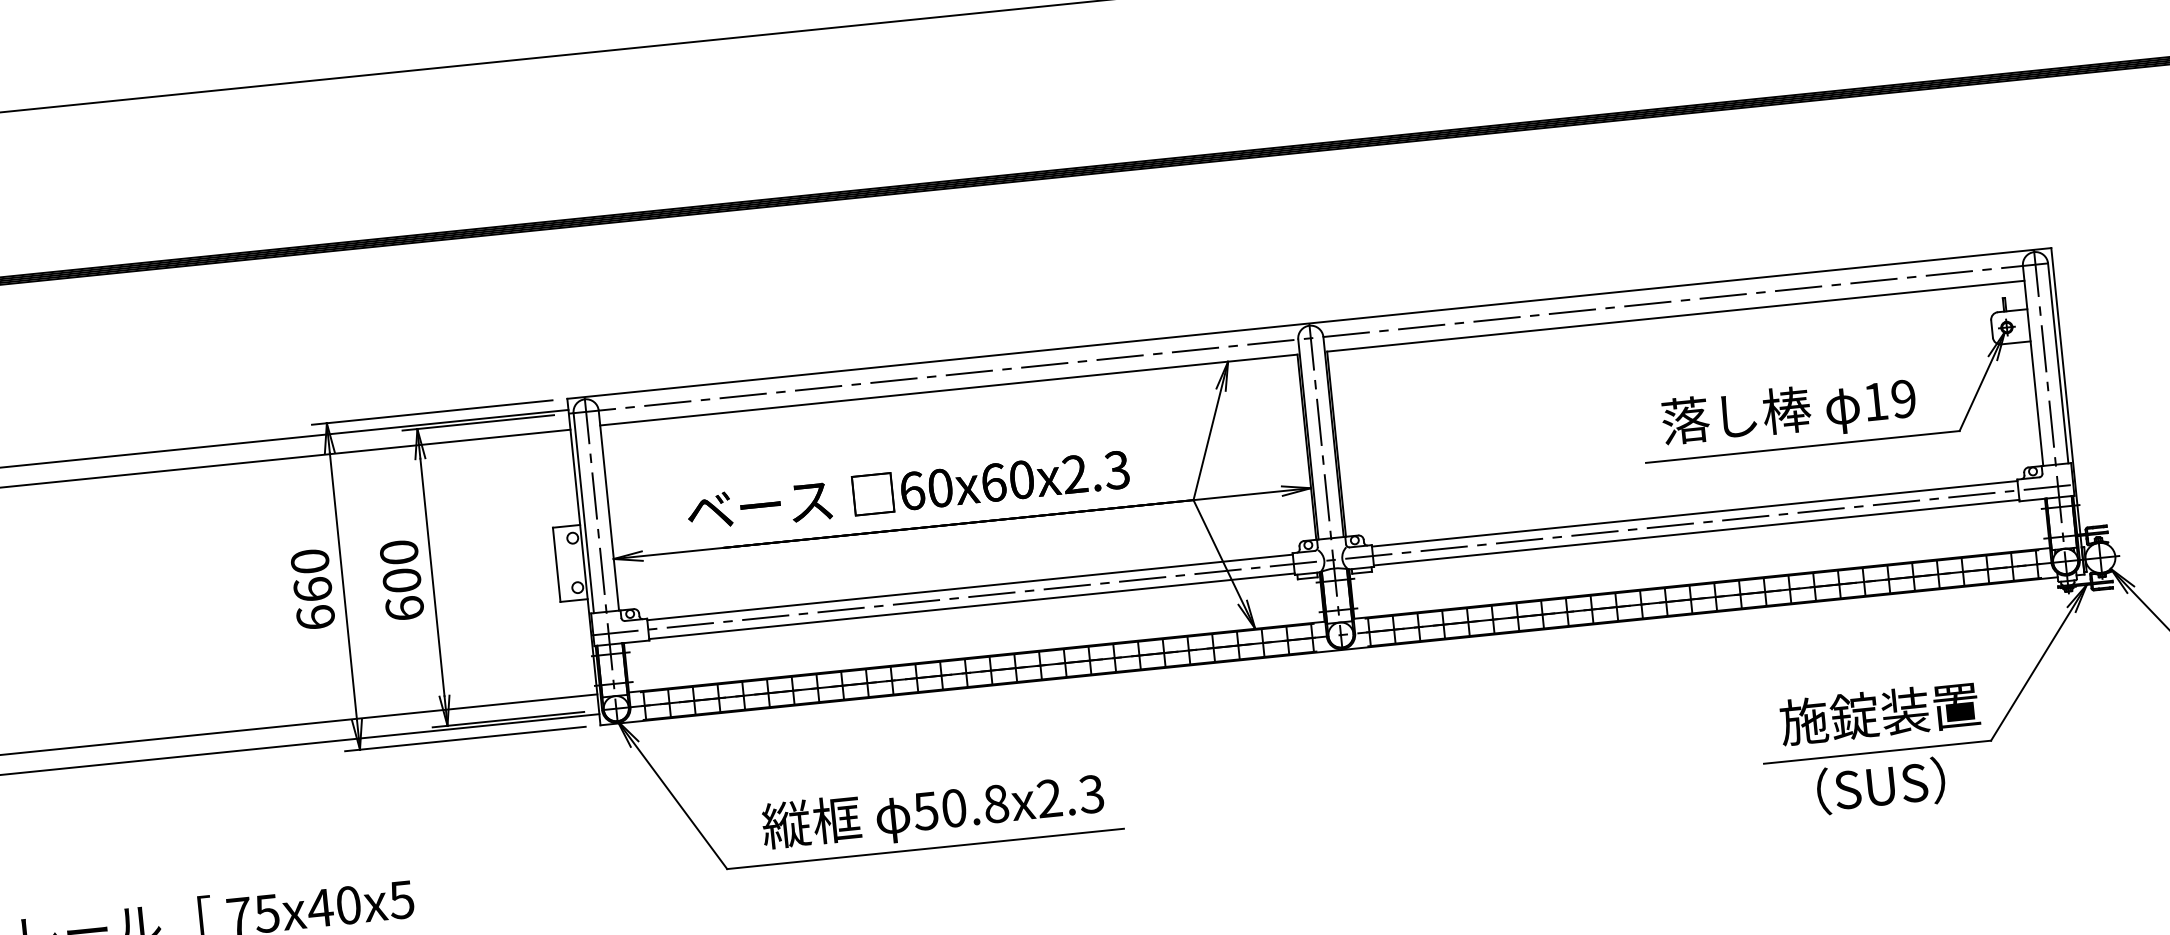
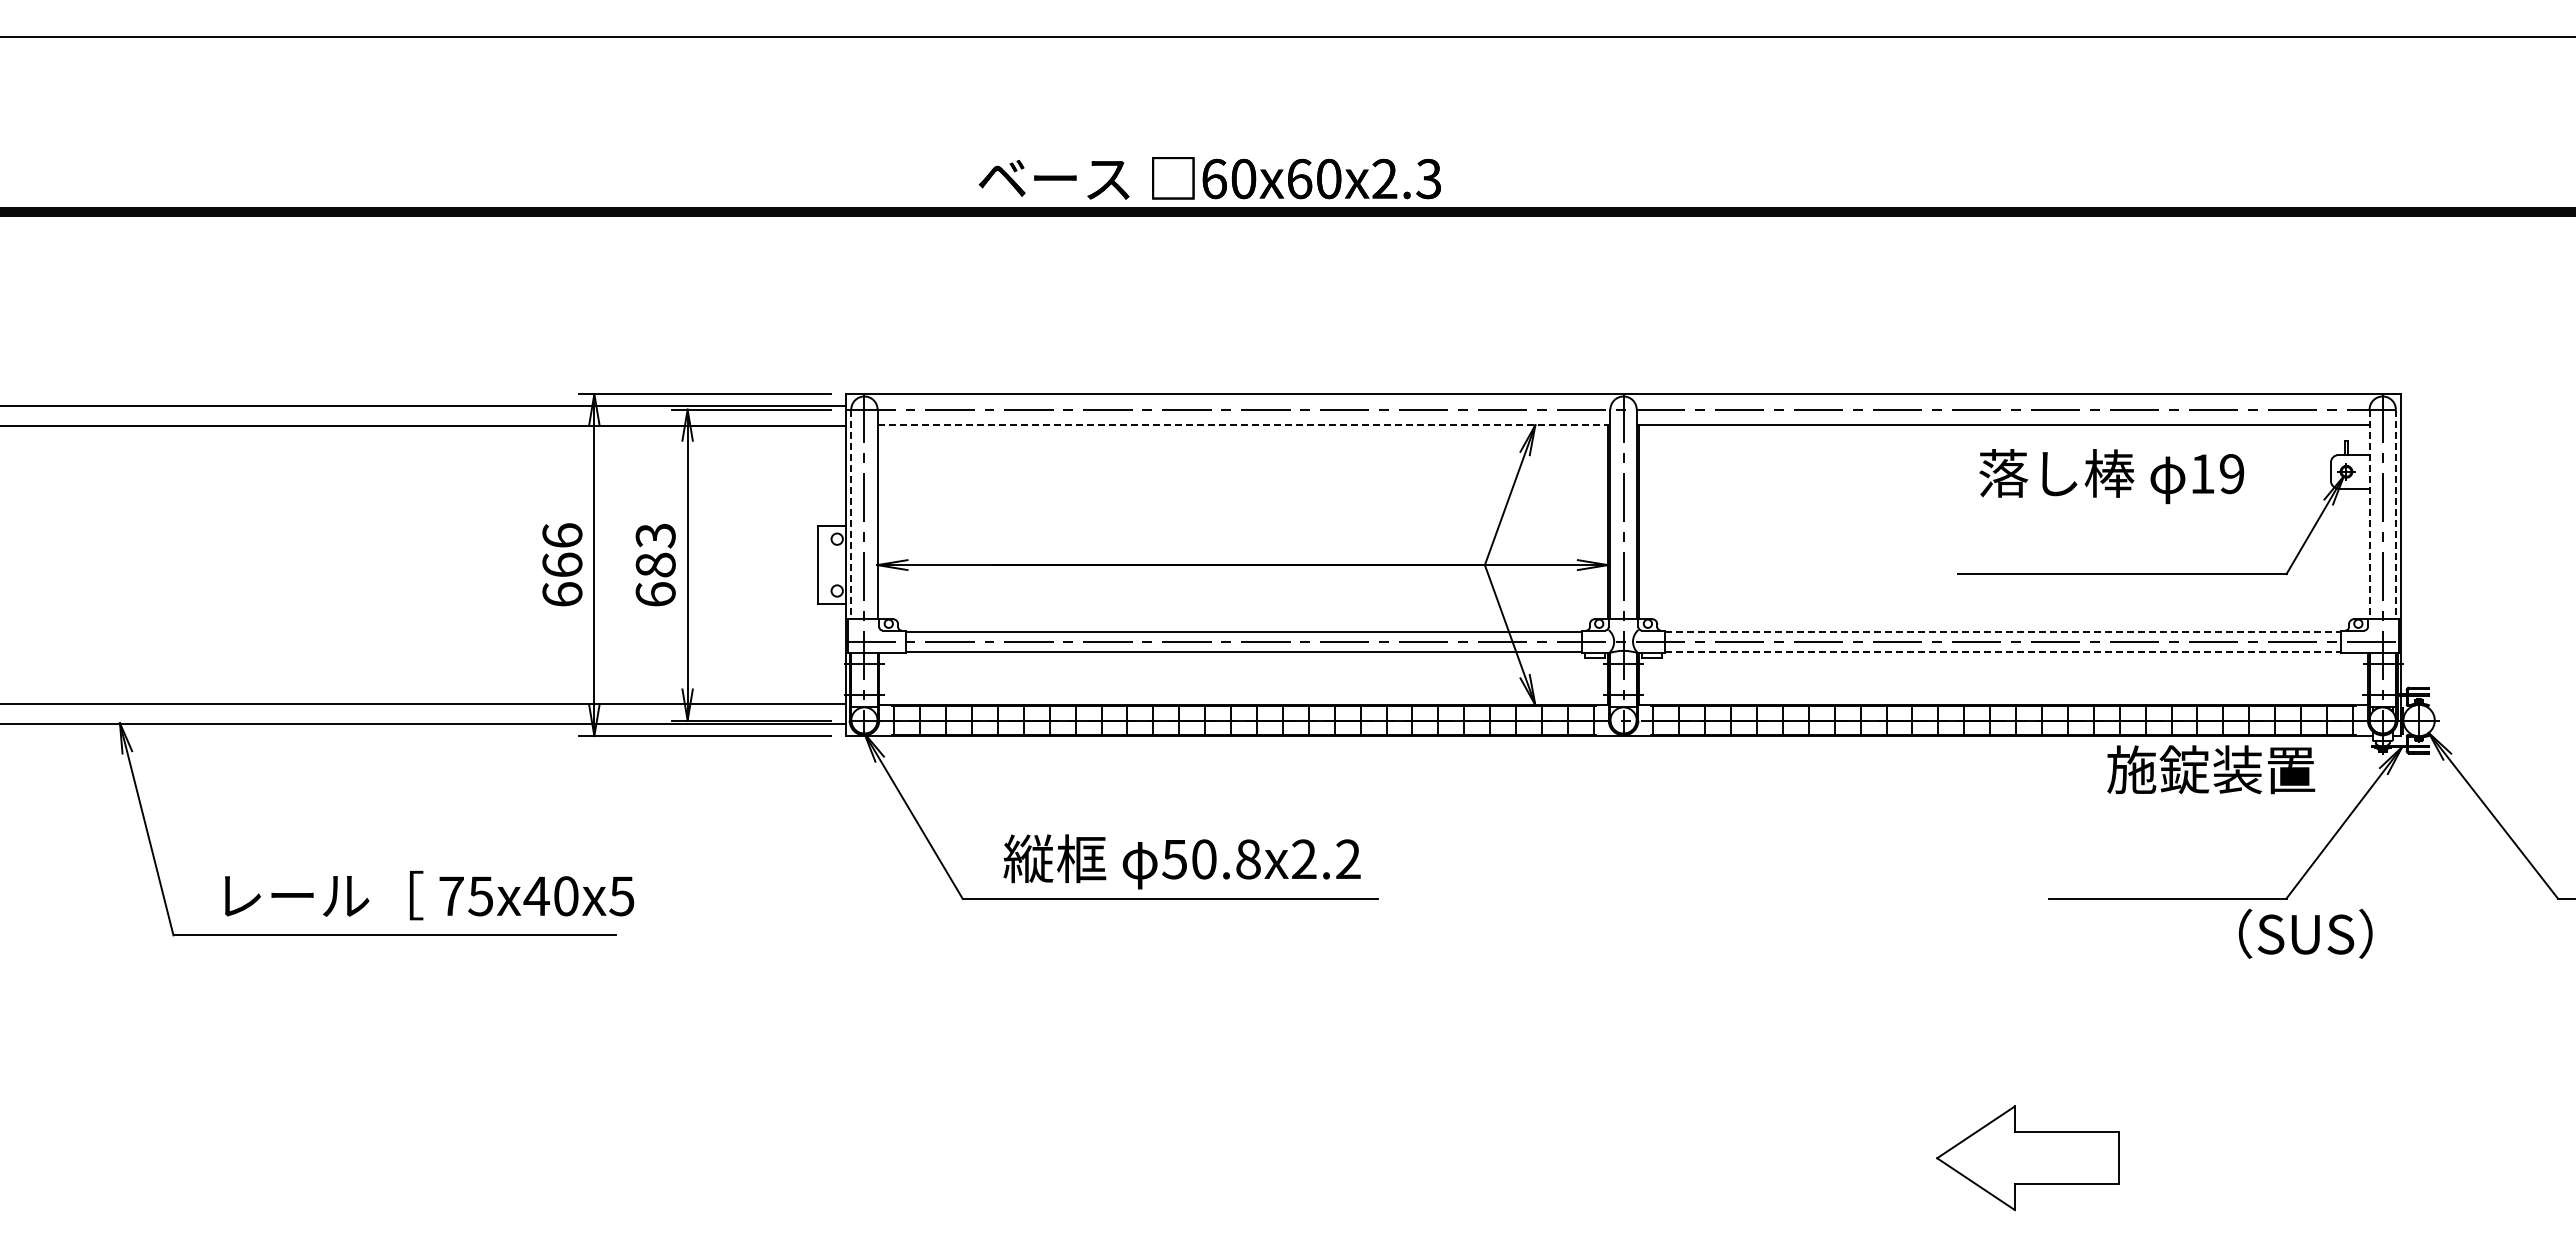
line: (2057, 363) -> (2395, 514), solid -> dashed
line: (2033, 366) -> (2369, 514), solid -> dashed
line: (949, 390) -> (1243, 425), solid -> dashed
text: (1788, 413) -> (2111, 476), moved
text: (907, 490) -> (1209, 178), moved
line: (583, 513) -> (851, 514), solid -> dashed
line: (1695, 514) -> (2003, 632), solid -> dashed
line: (1696, 532) -> (2003, 651), solid -> dashed
text: (310, 561) -> (562, 535), 660 -> 666
text: (400, 566) -> (655, 550), 600 -> 683
text: (1880, 713) -> (2211, 769), moved
text: (1880, 785) -> (2305, 933), moved
text: (1090, 794) -> (1347, 859), 50.8x2.3 -> 50.8x2.2

